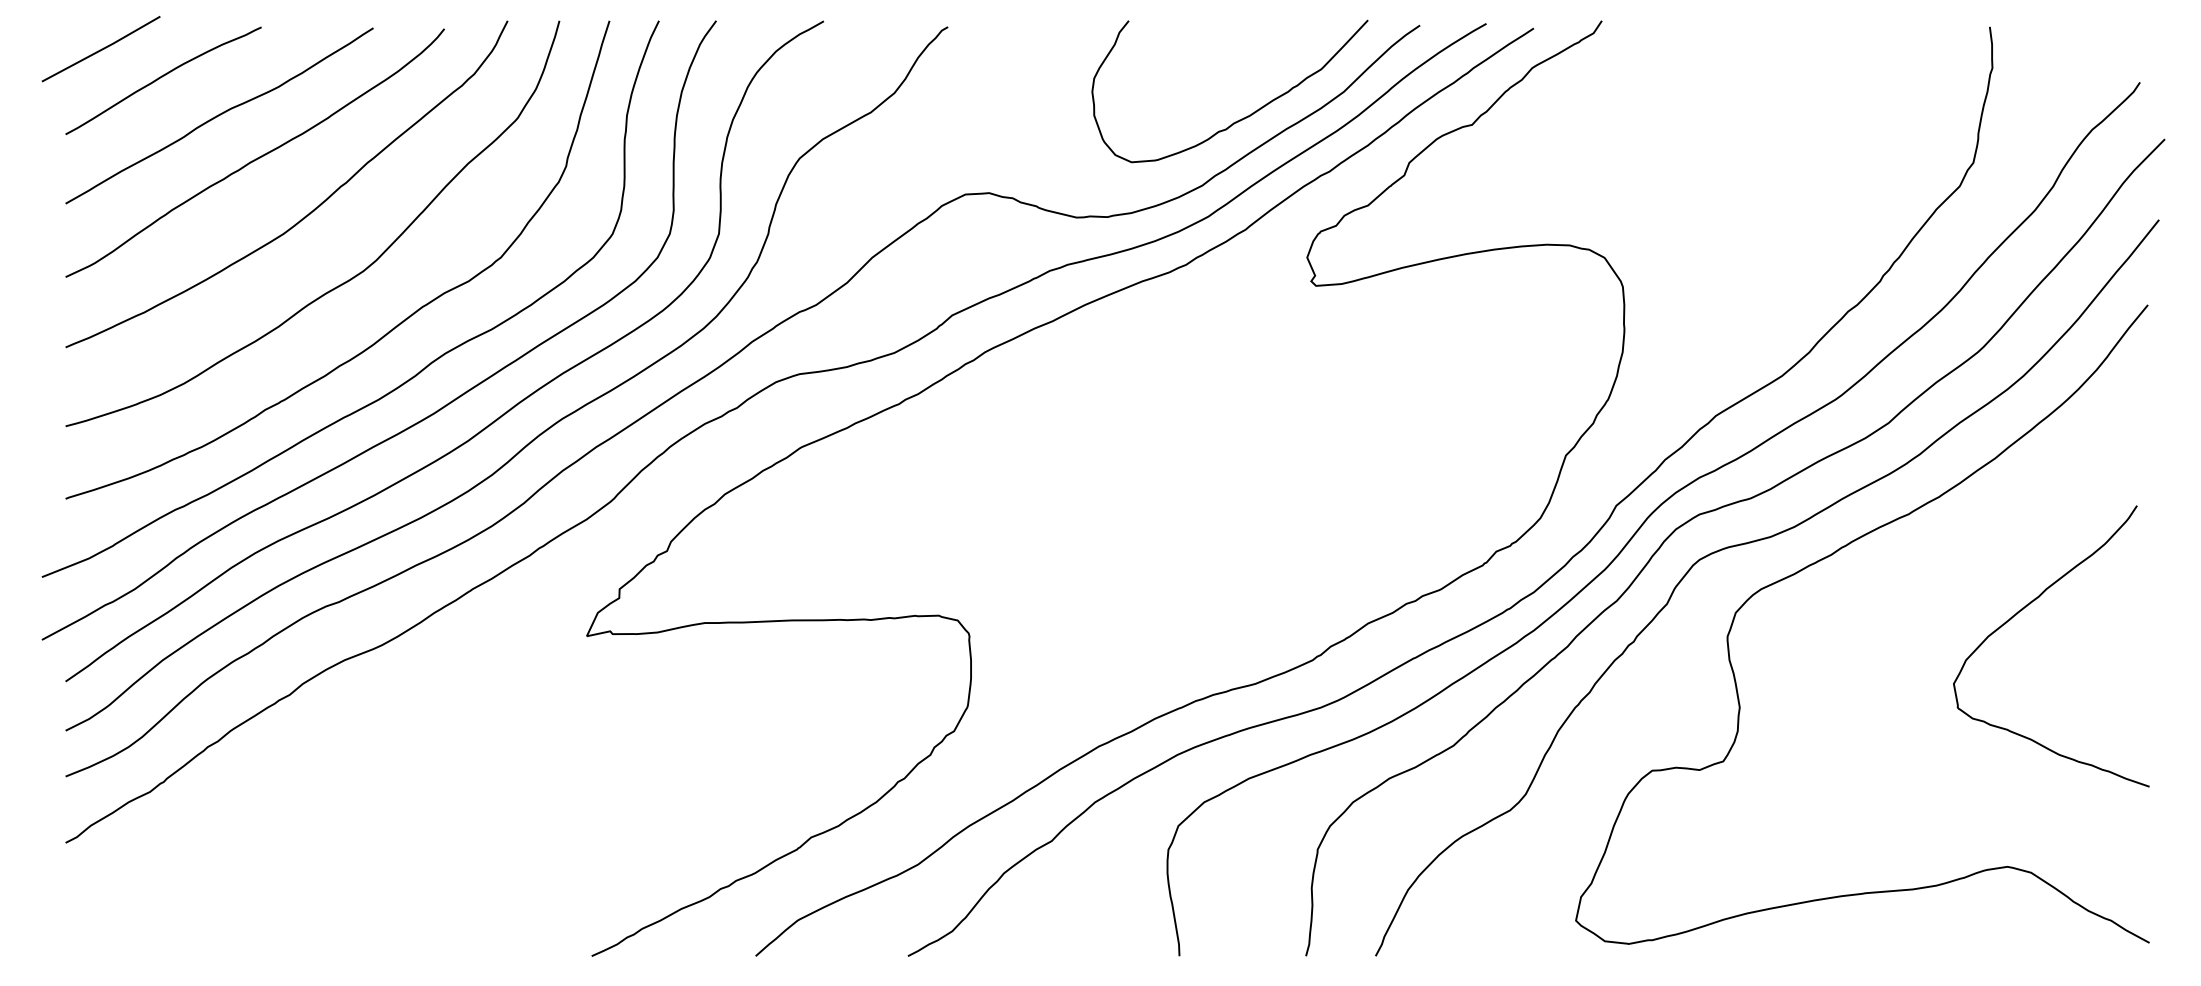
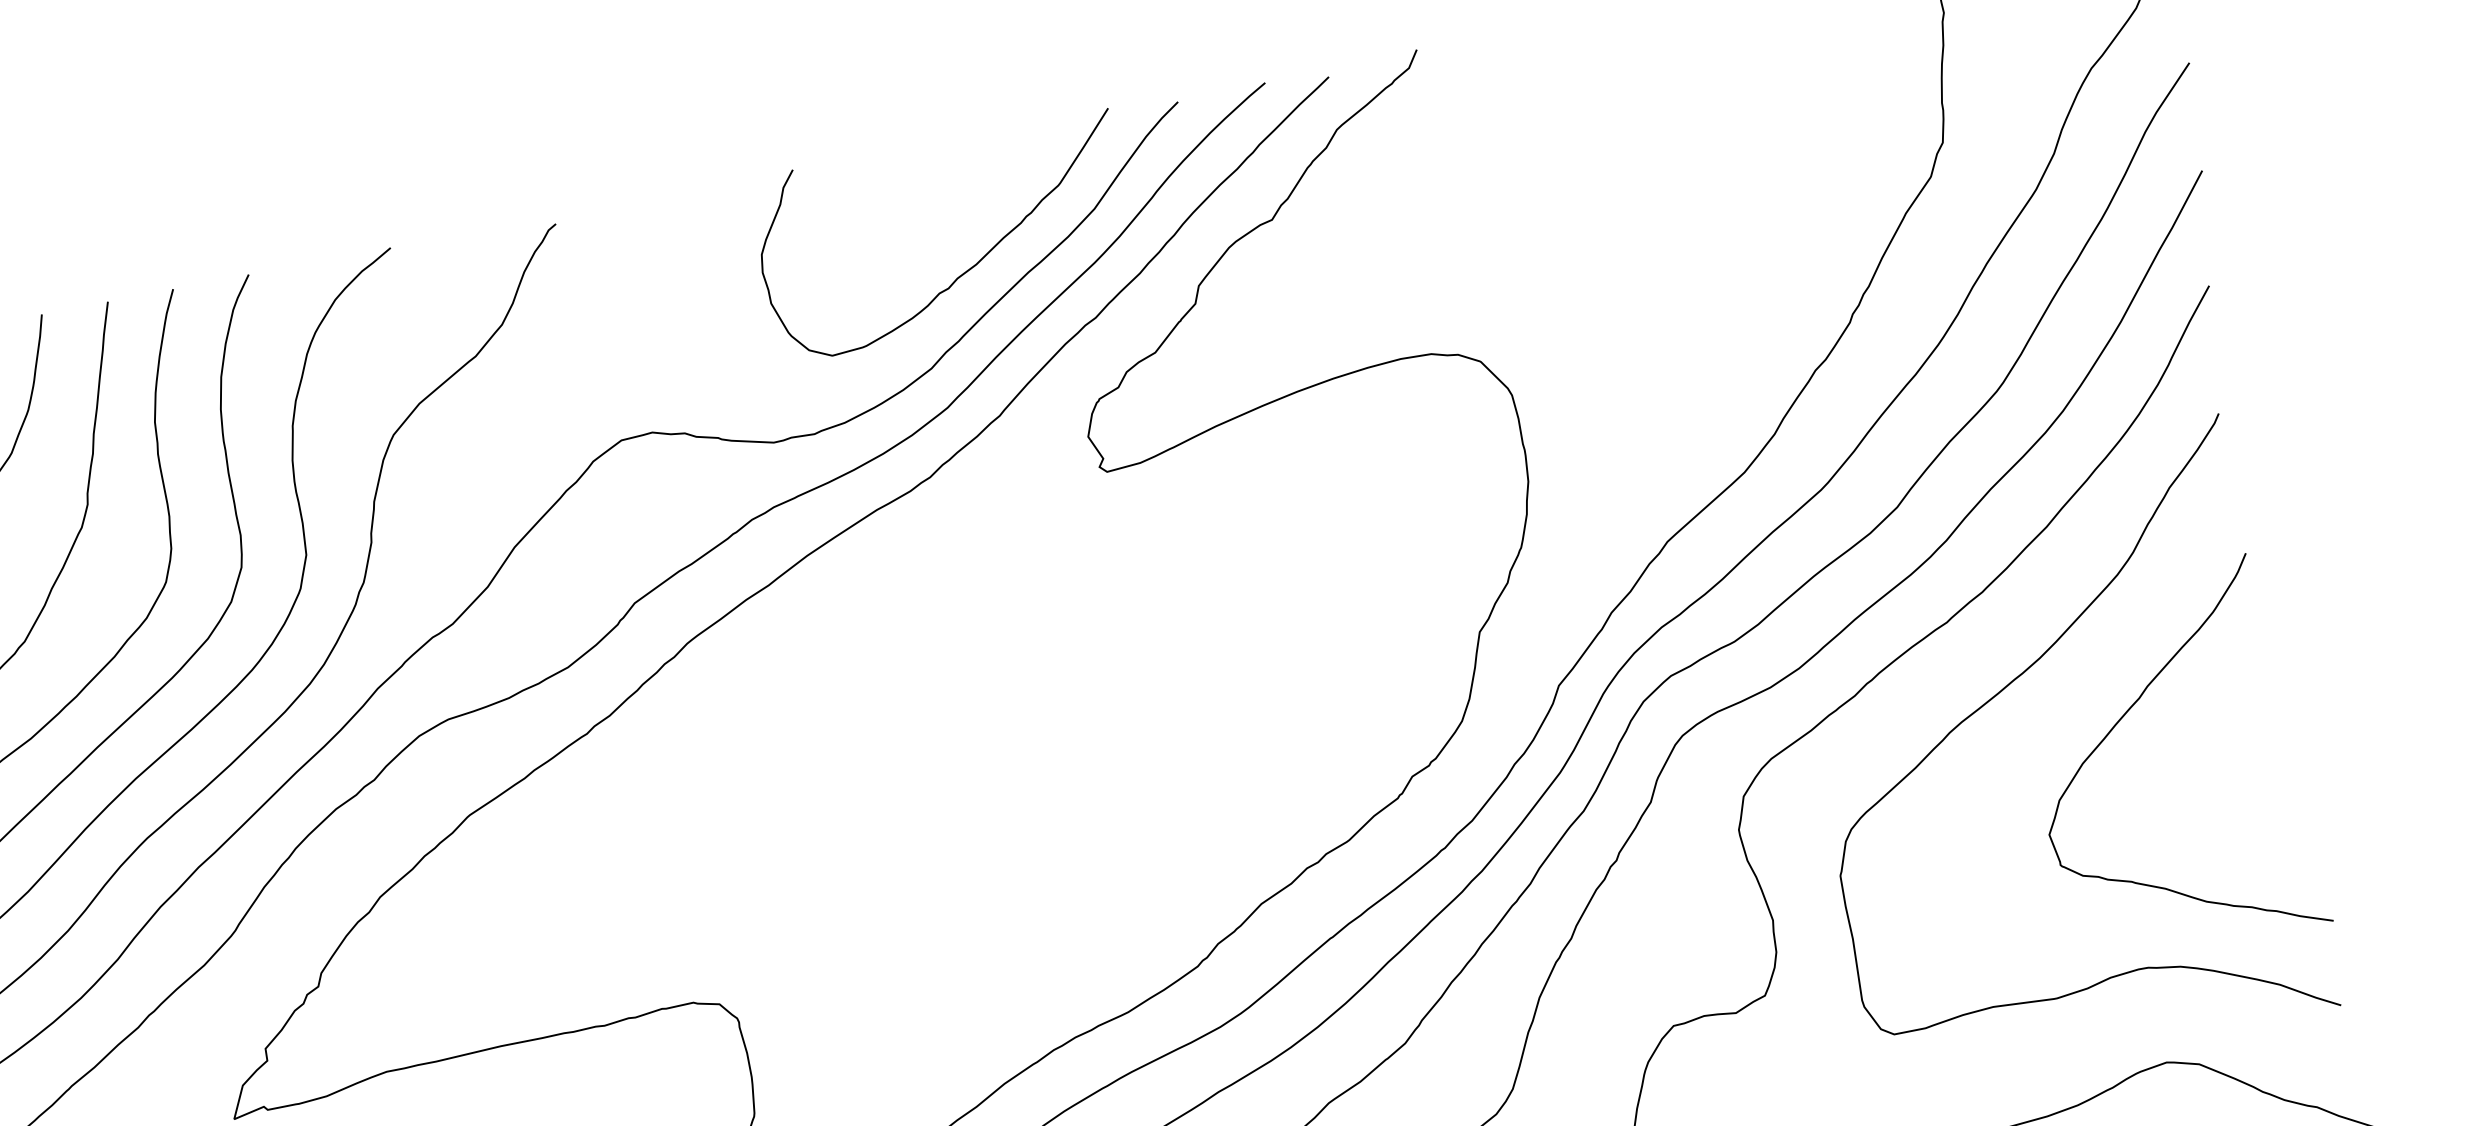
curve: (1940, 572) -> (2003, 691), added

